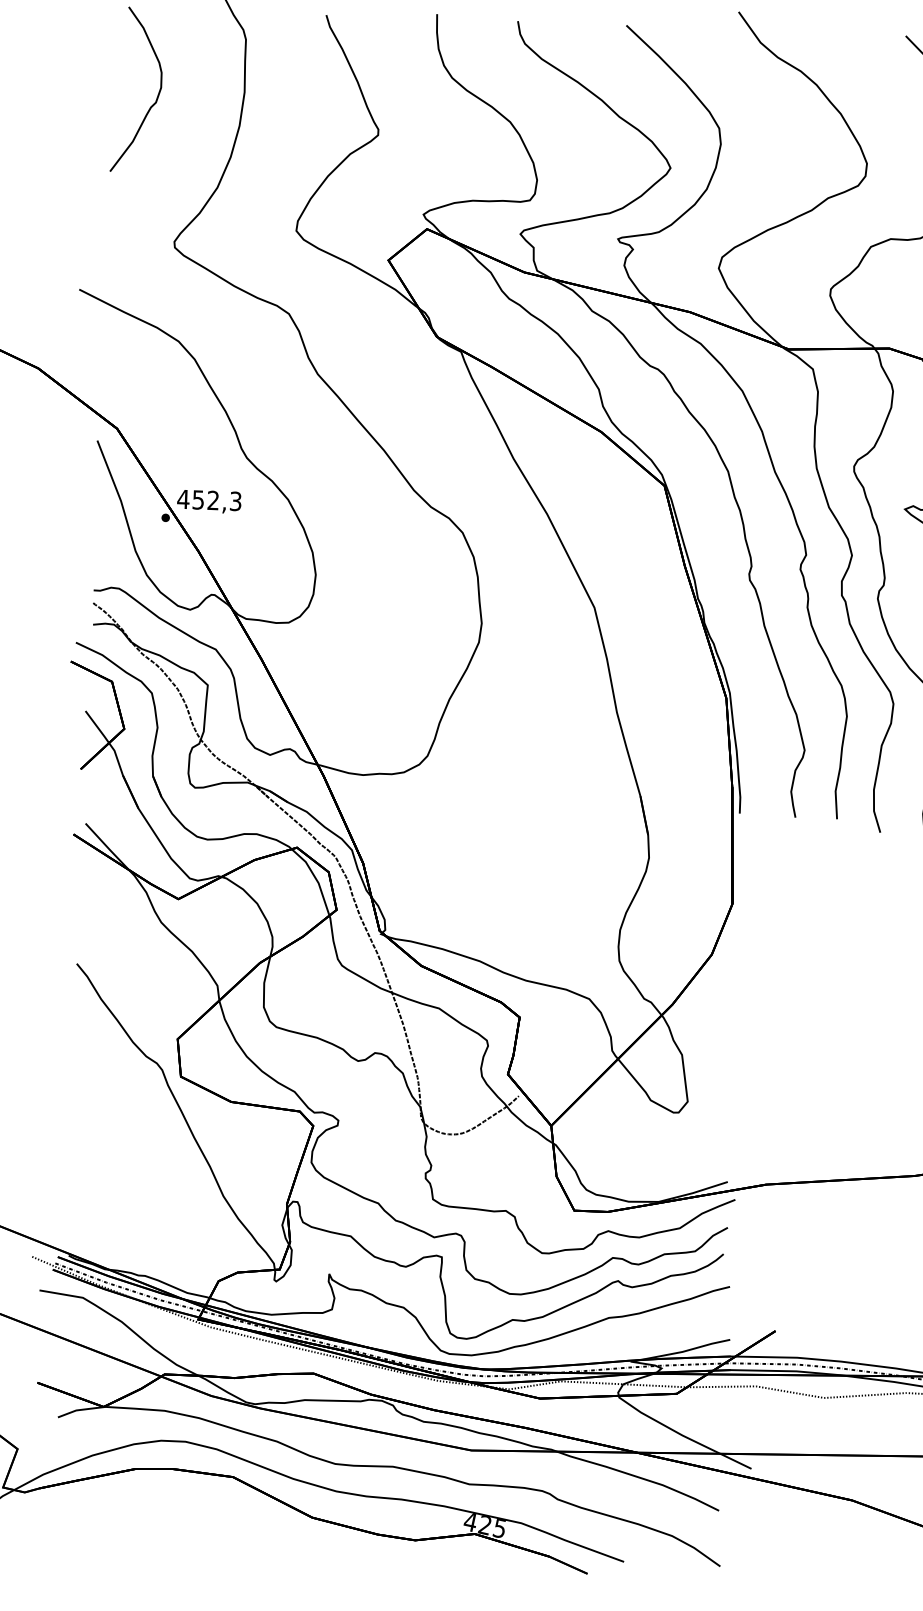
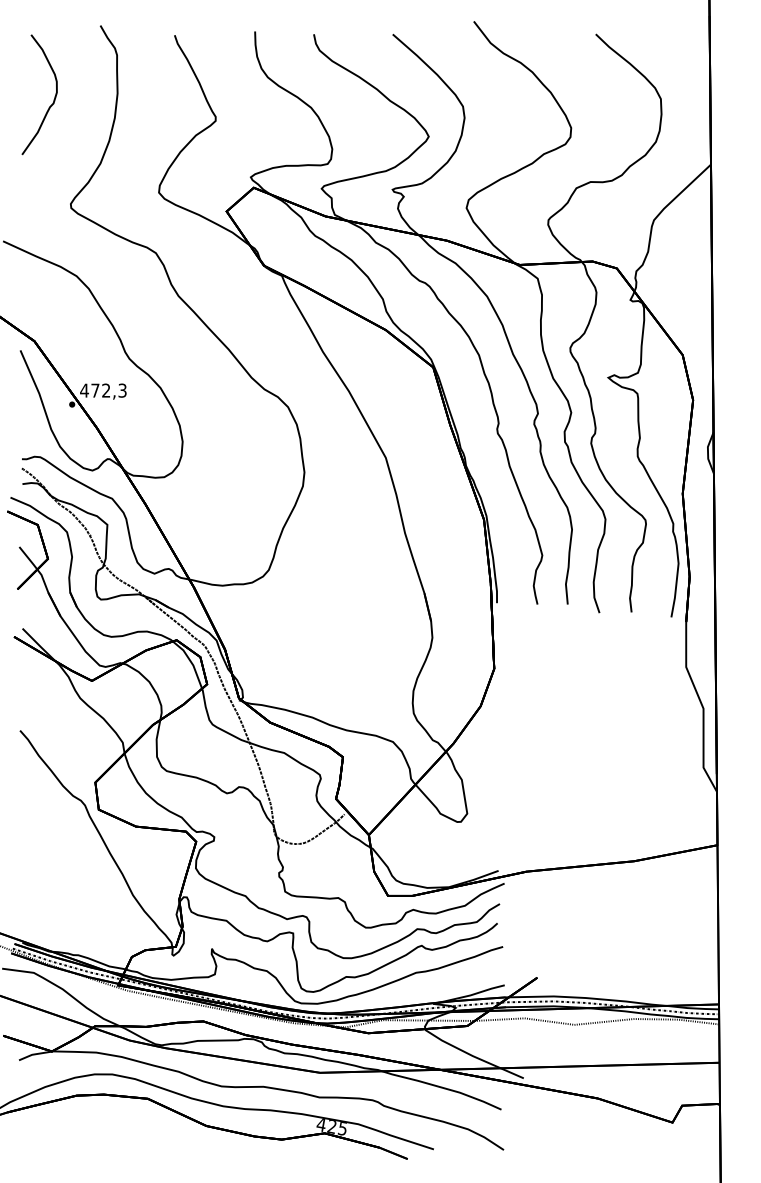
text: (198, 499) -> (95, 390), 452,3 -> 472,3

